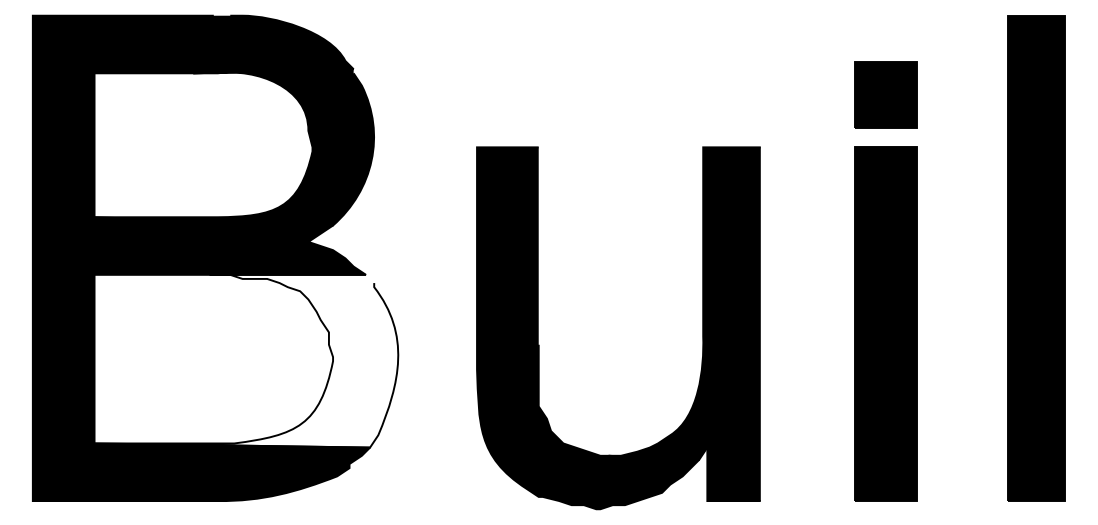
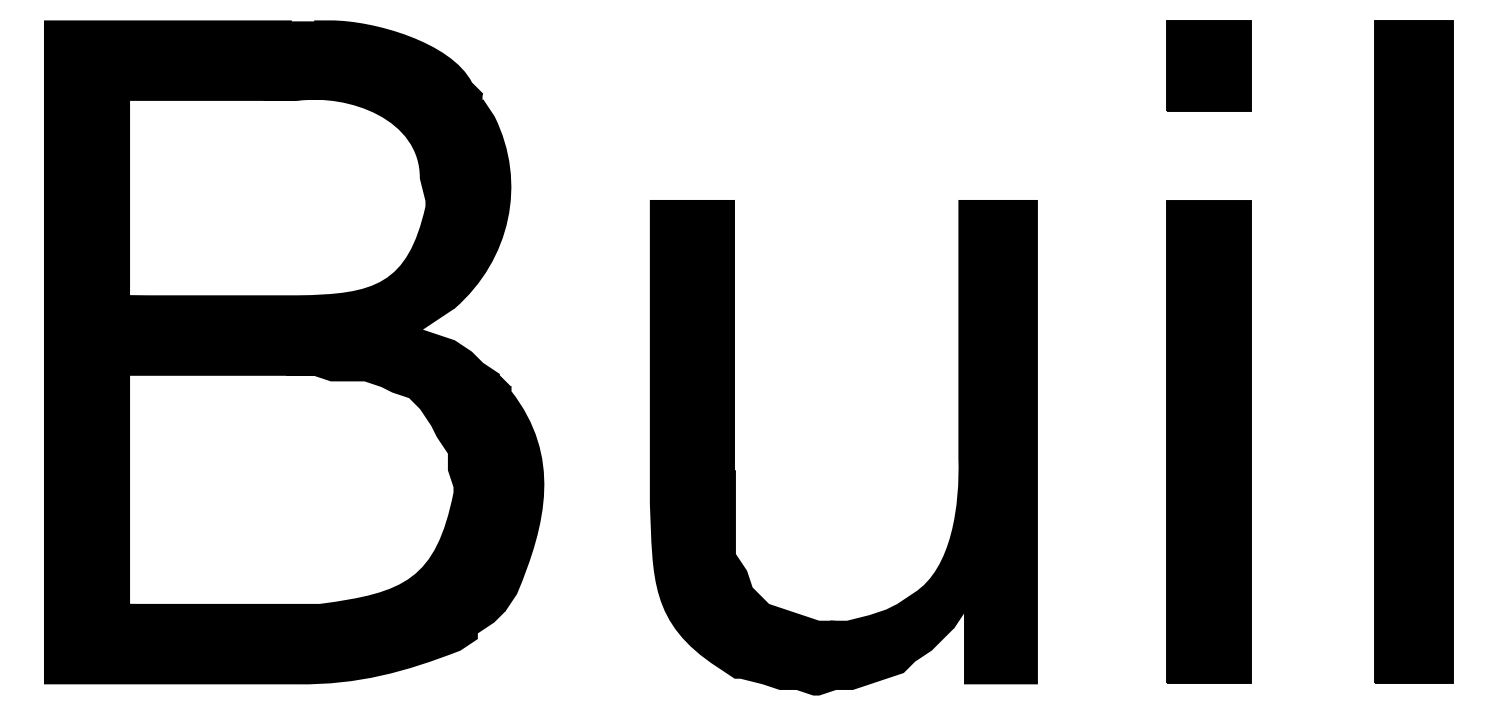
part: (885, 94) -> (1208, 65), moved
fill: (246, 361) -> (336, 492), added

